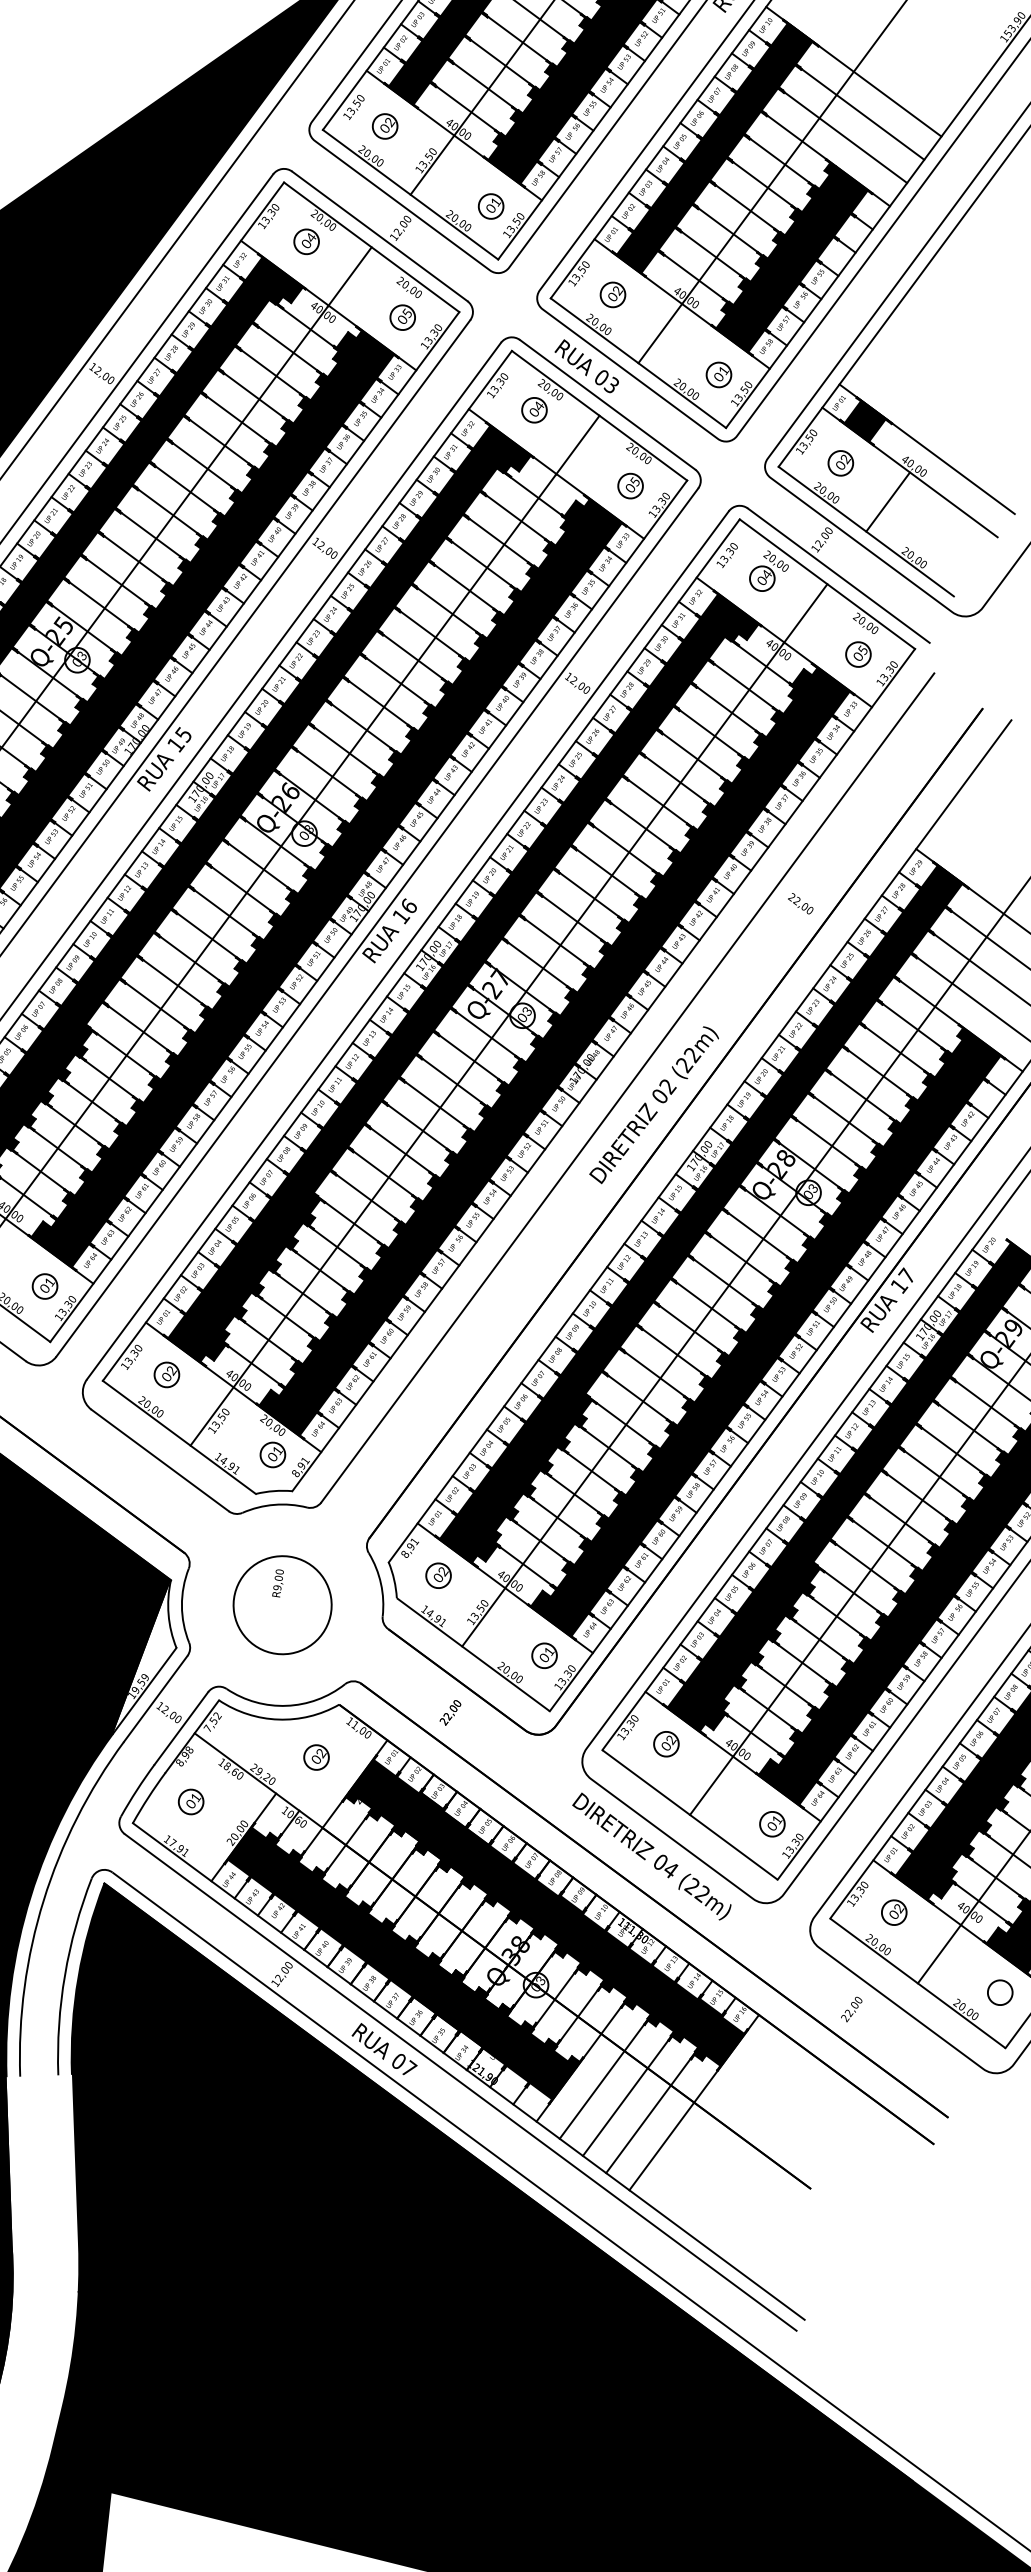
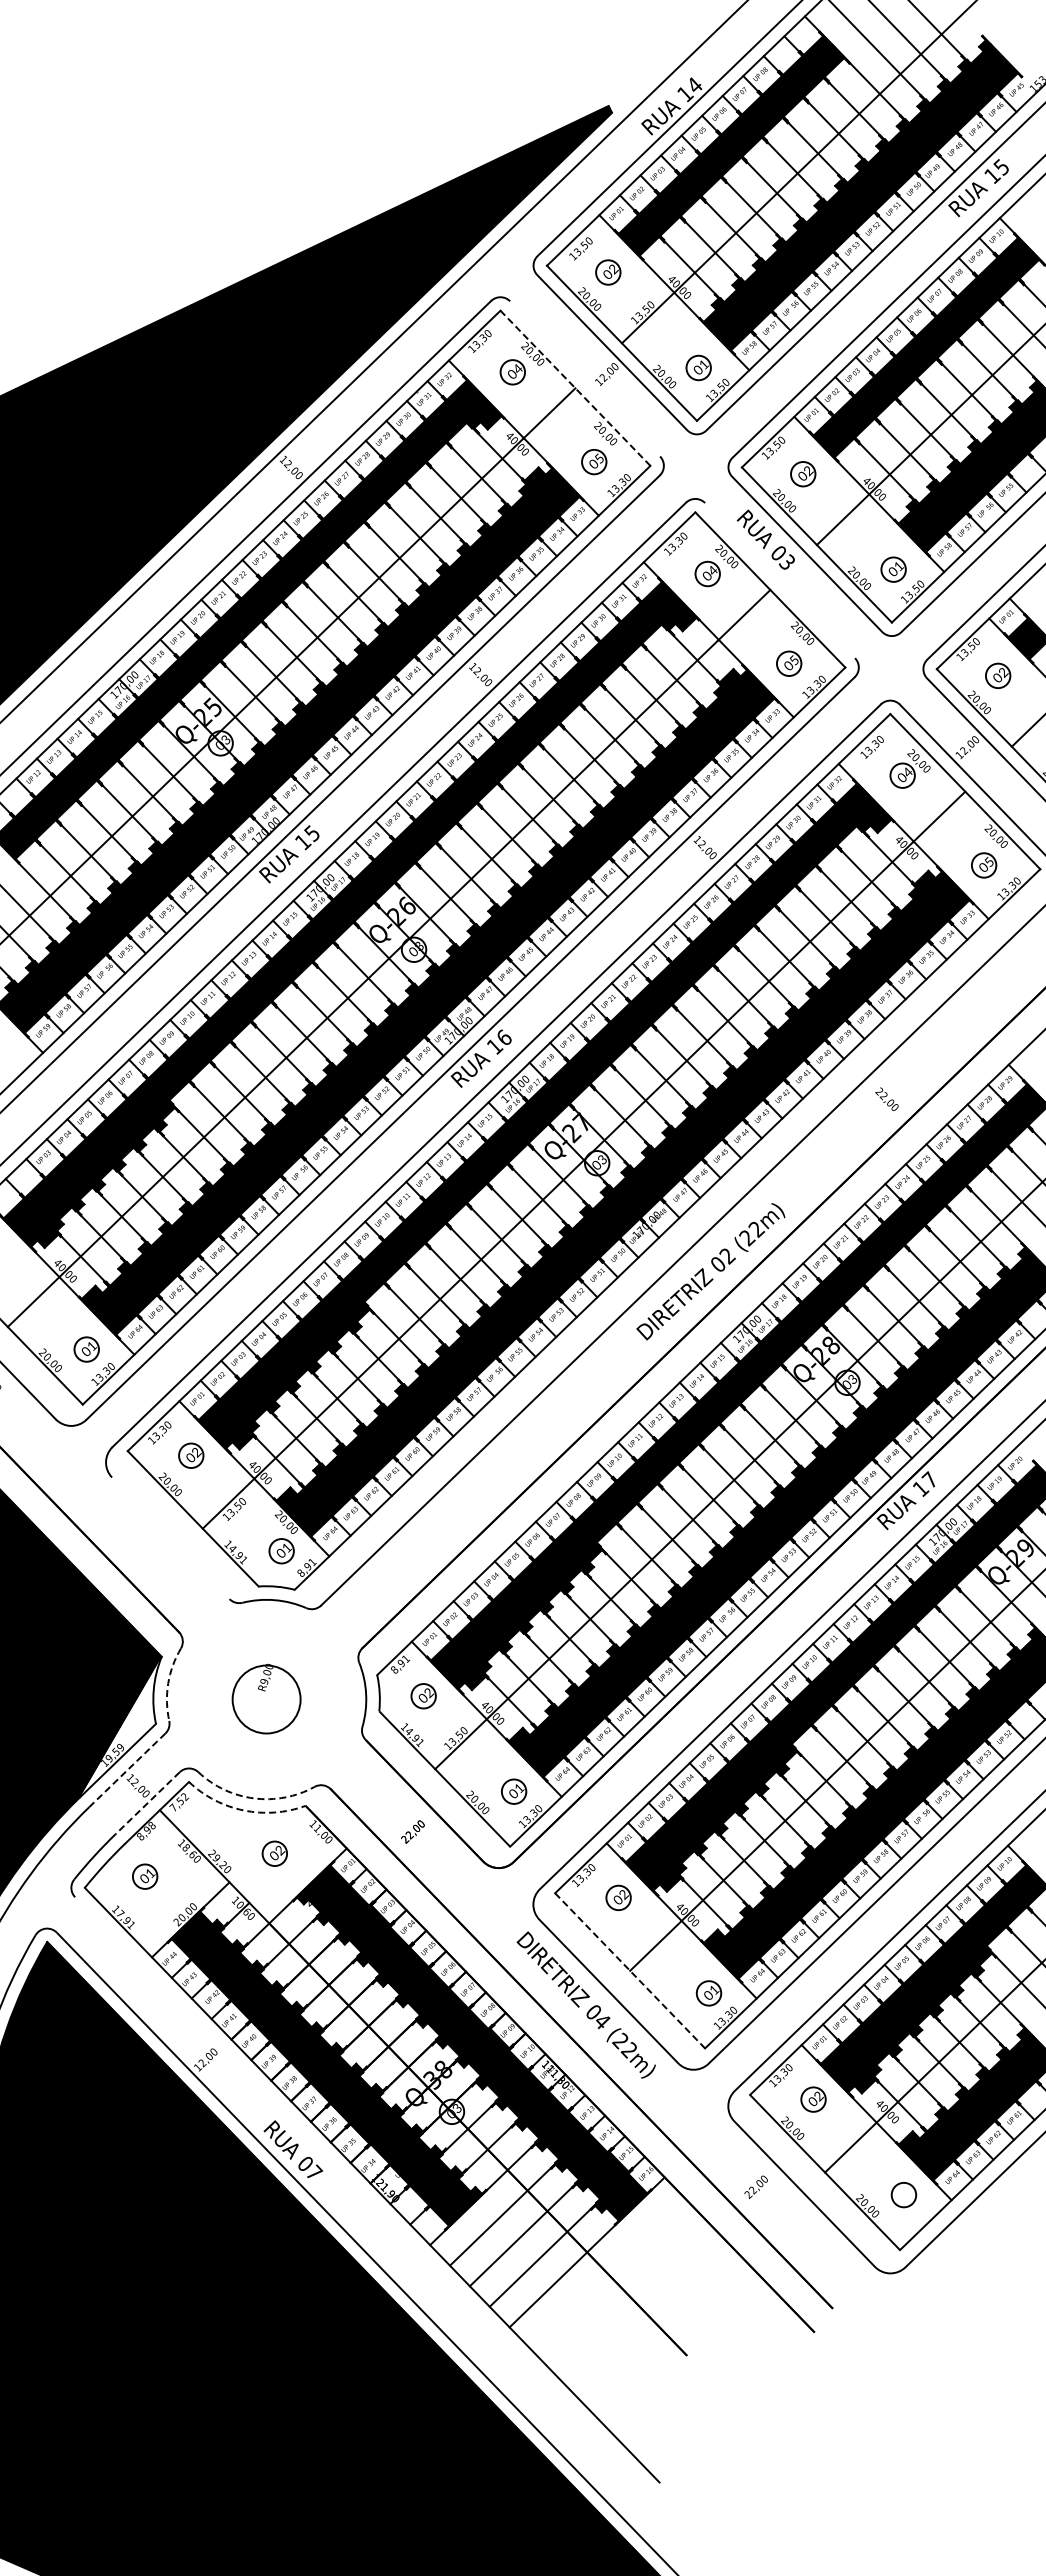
line: (380, 235) -> (585, 378), removed
line: (371, 247) -> (575, 388), solid -> dashed
line: (608, 404) -> (780, 580), removed
line: (160, 1460) -> (170, 1538), removed
arc: (182, 1605) -> (168, 1683), solid -> dashed
circle: (282, 1605) -> (266, 1699), size x0.7
line: (155, 1699) -> (127, 1770), solid -> dashed
arc: (287, 1705) -> (254, 1798), solid -> dashed
arc: (278, 1719) -> (243, 1810), solid -> dashed
line: (181, 1728) -> (147, 1803), solid -> dashed
line: (690, 1814) -> (630, 1970), solid -> dashed
line: (460, 2082) -> (362, 2194), removed

